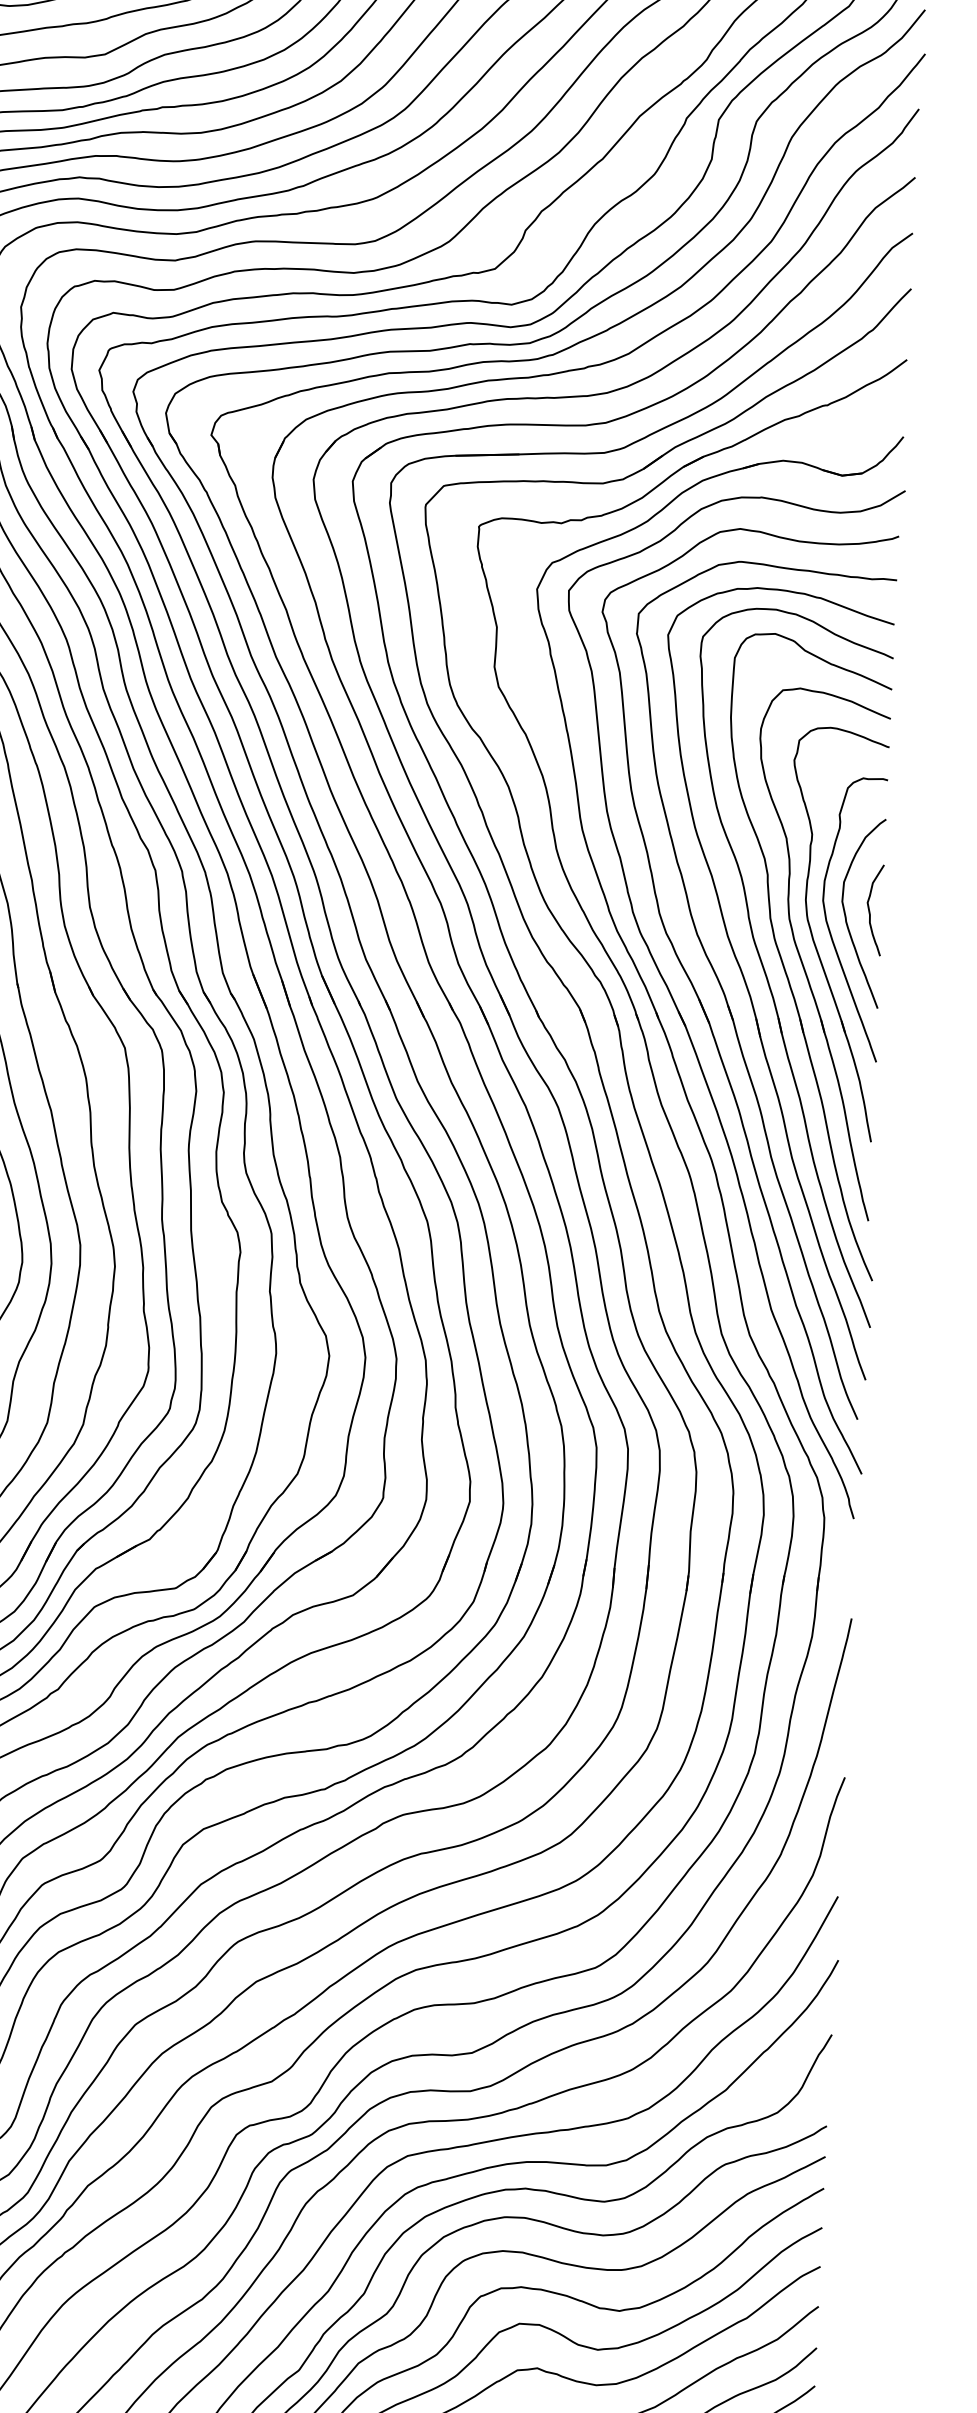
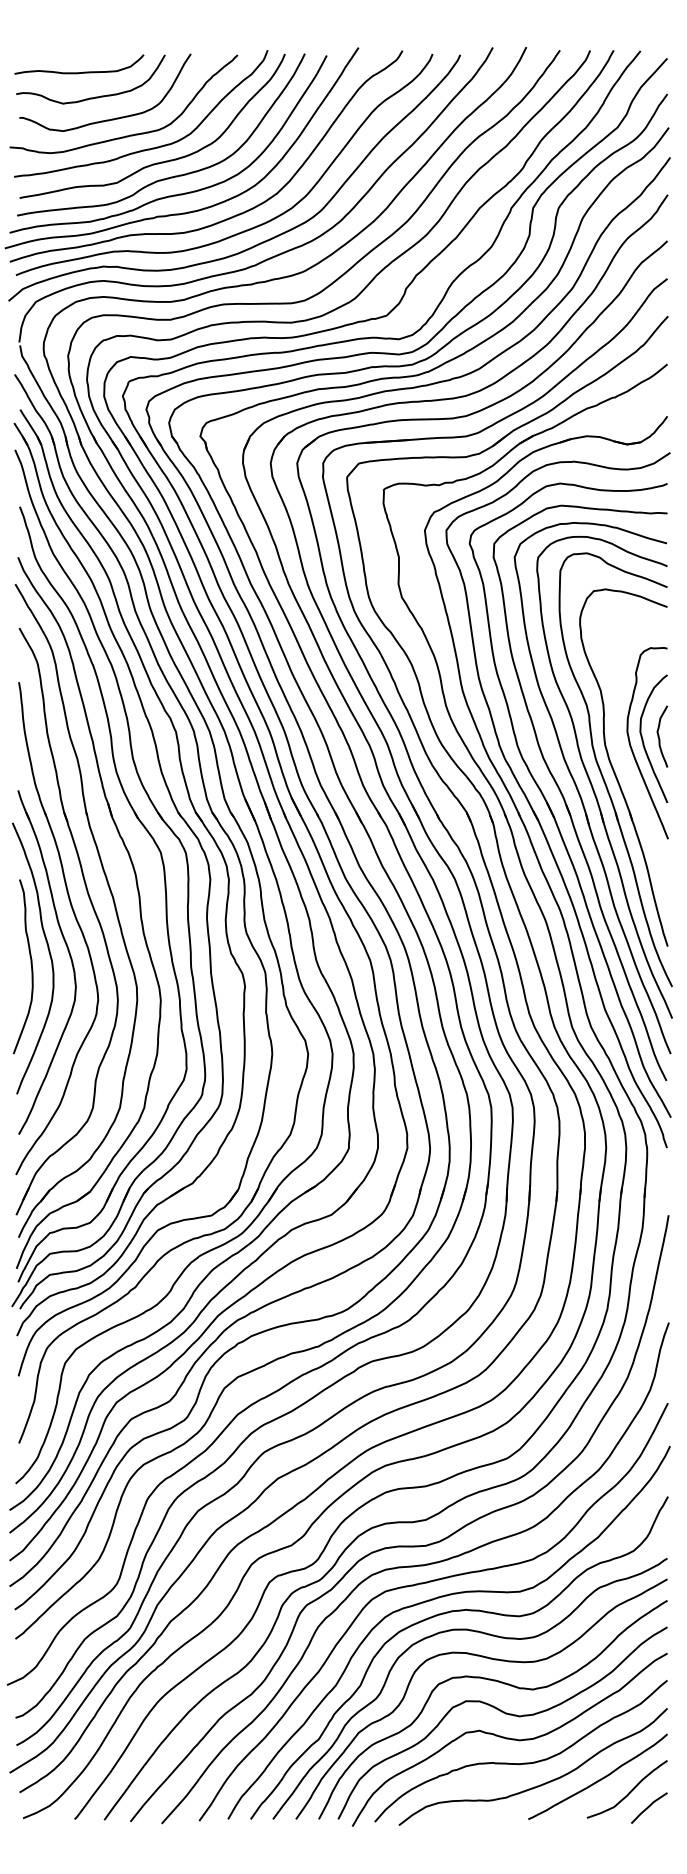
part: (814, 936) -> (622, 756), removed

